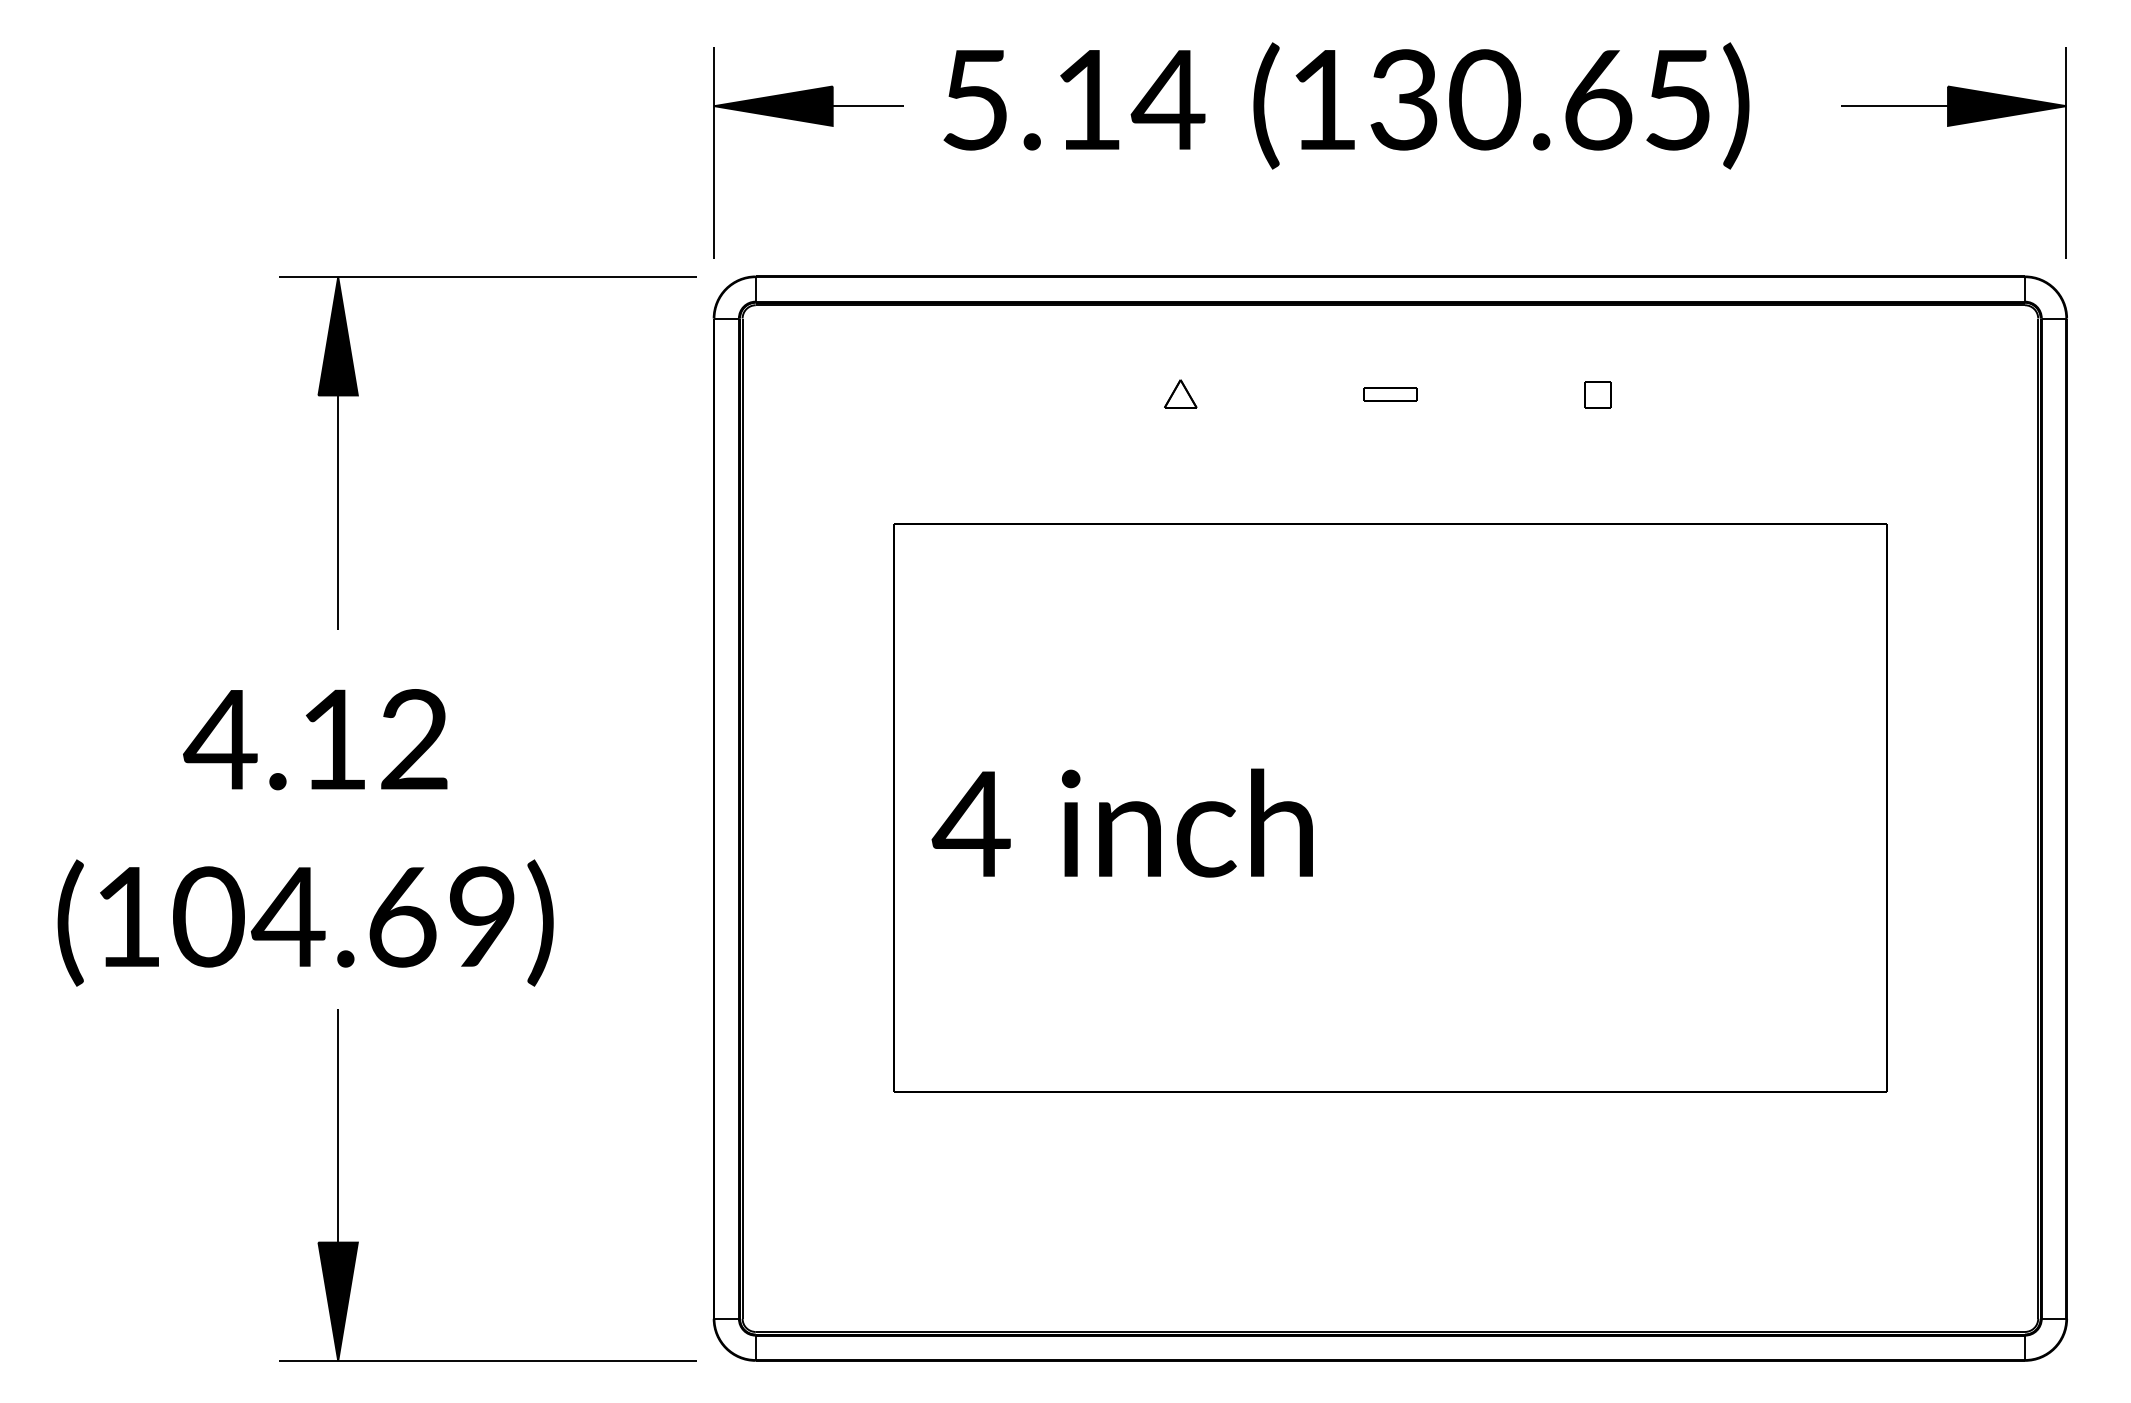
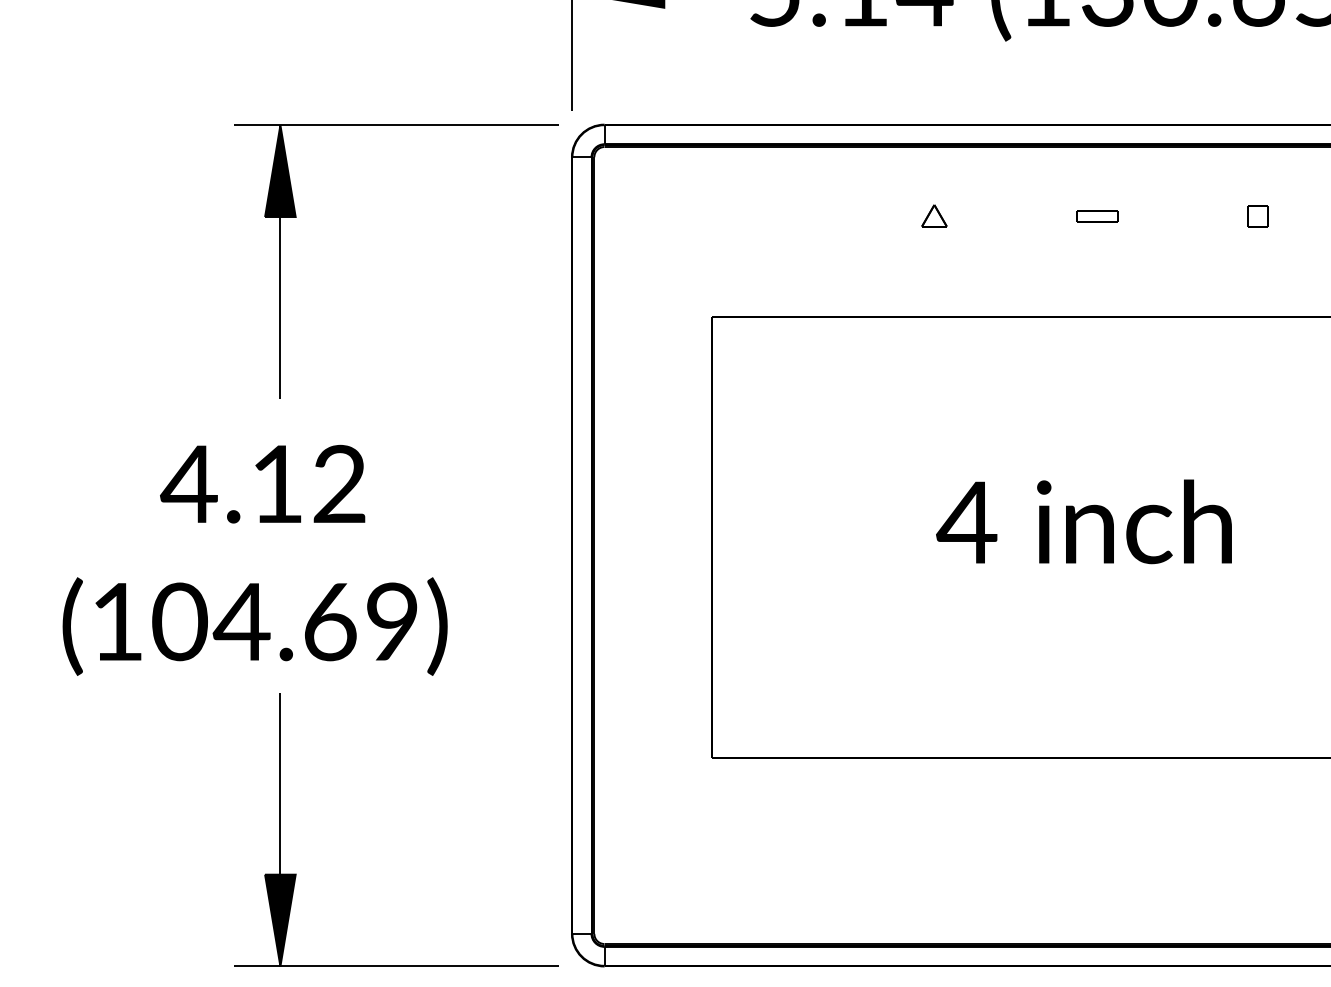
text: (1121, 822) -> (1083, 521), moved

